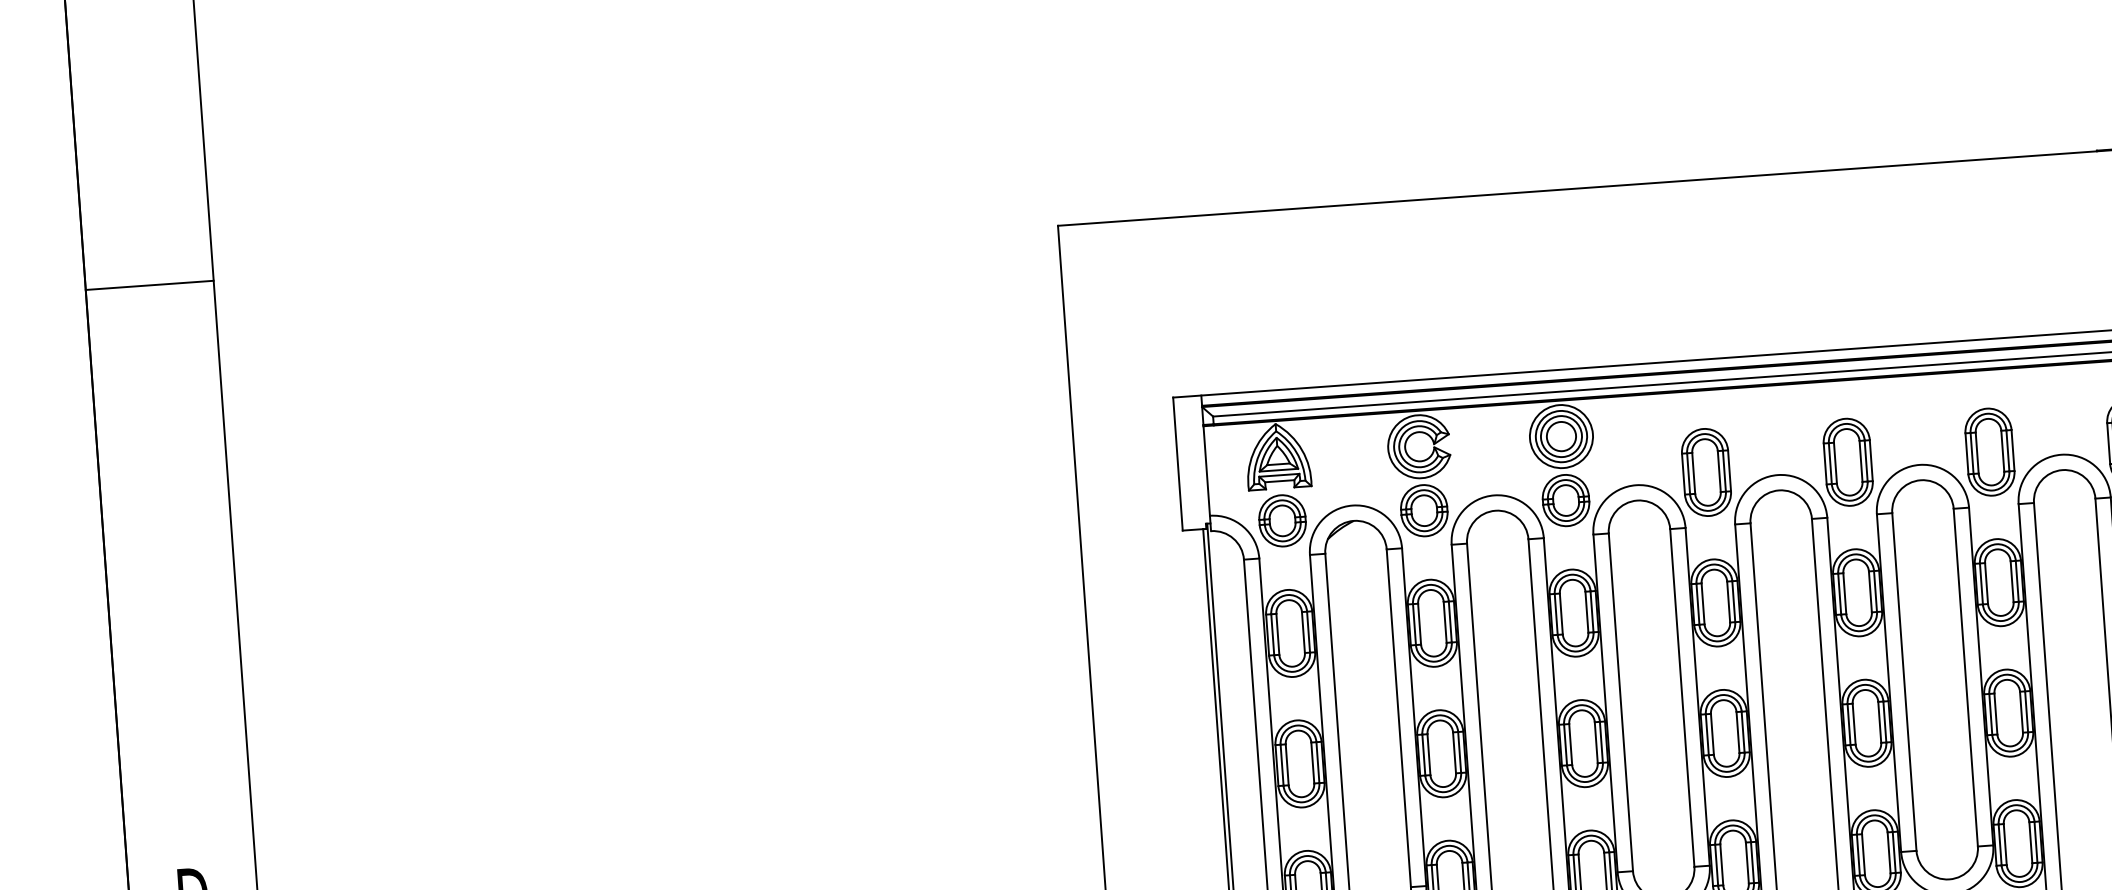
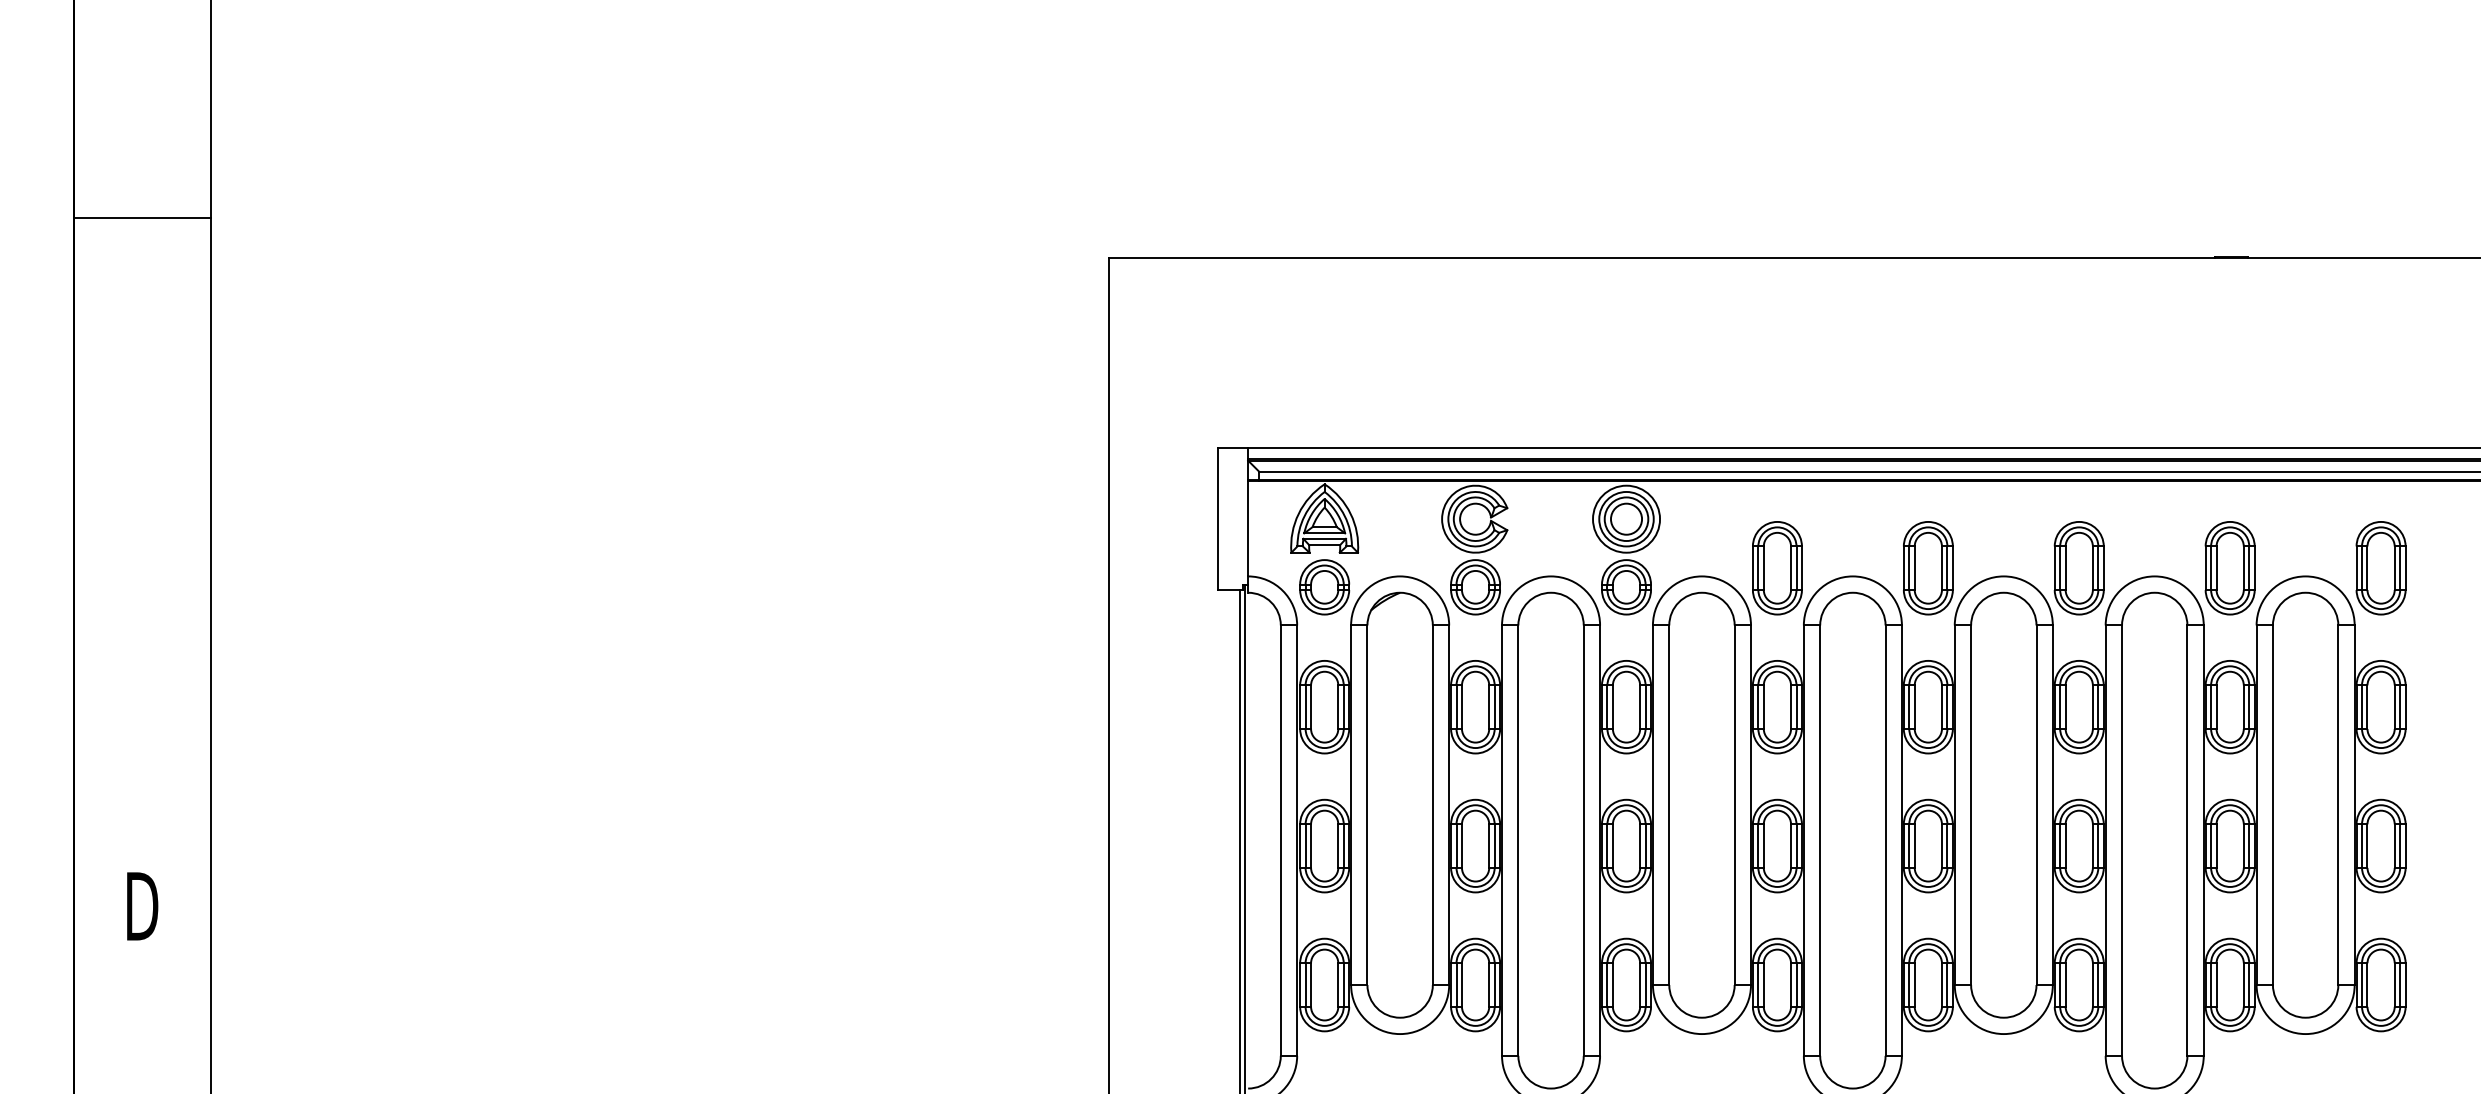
line: (149, 285) -> (142, 217), moved

